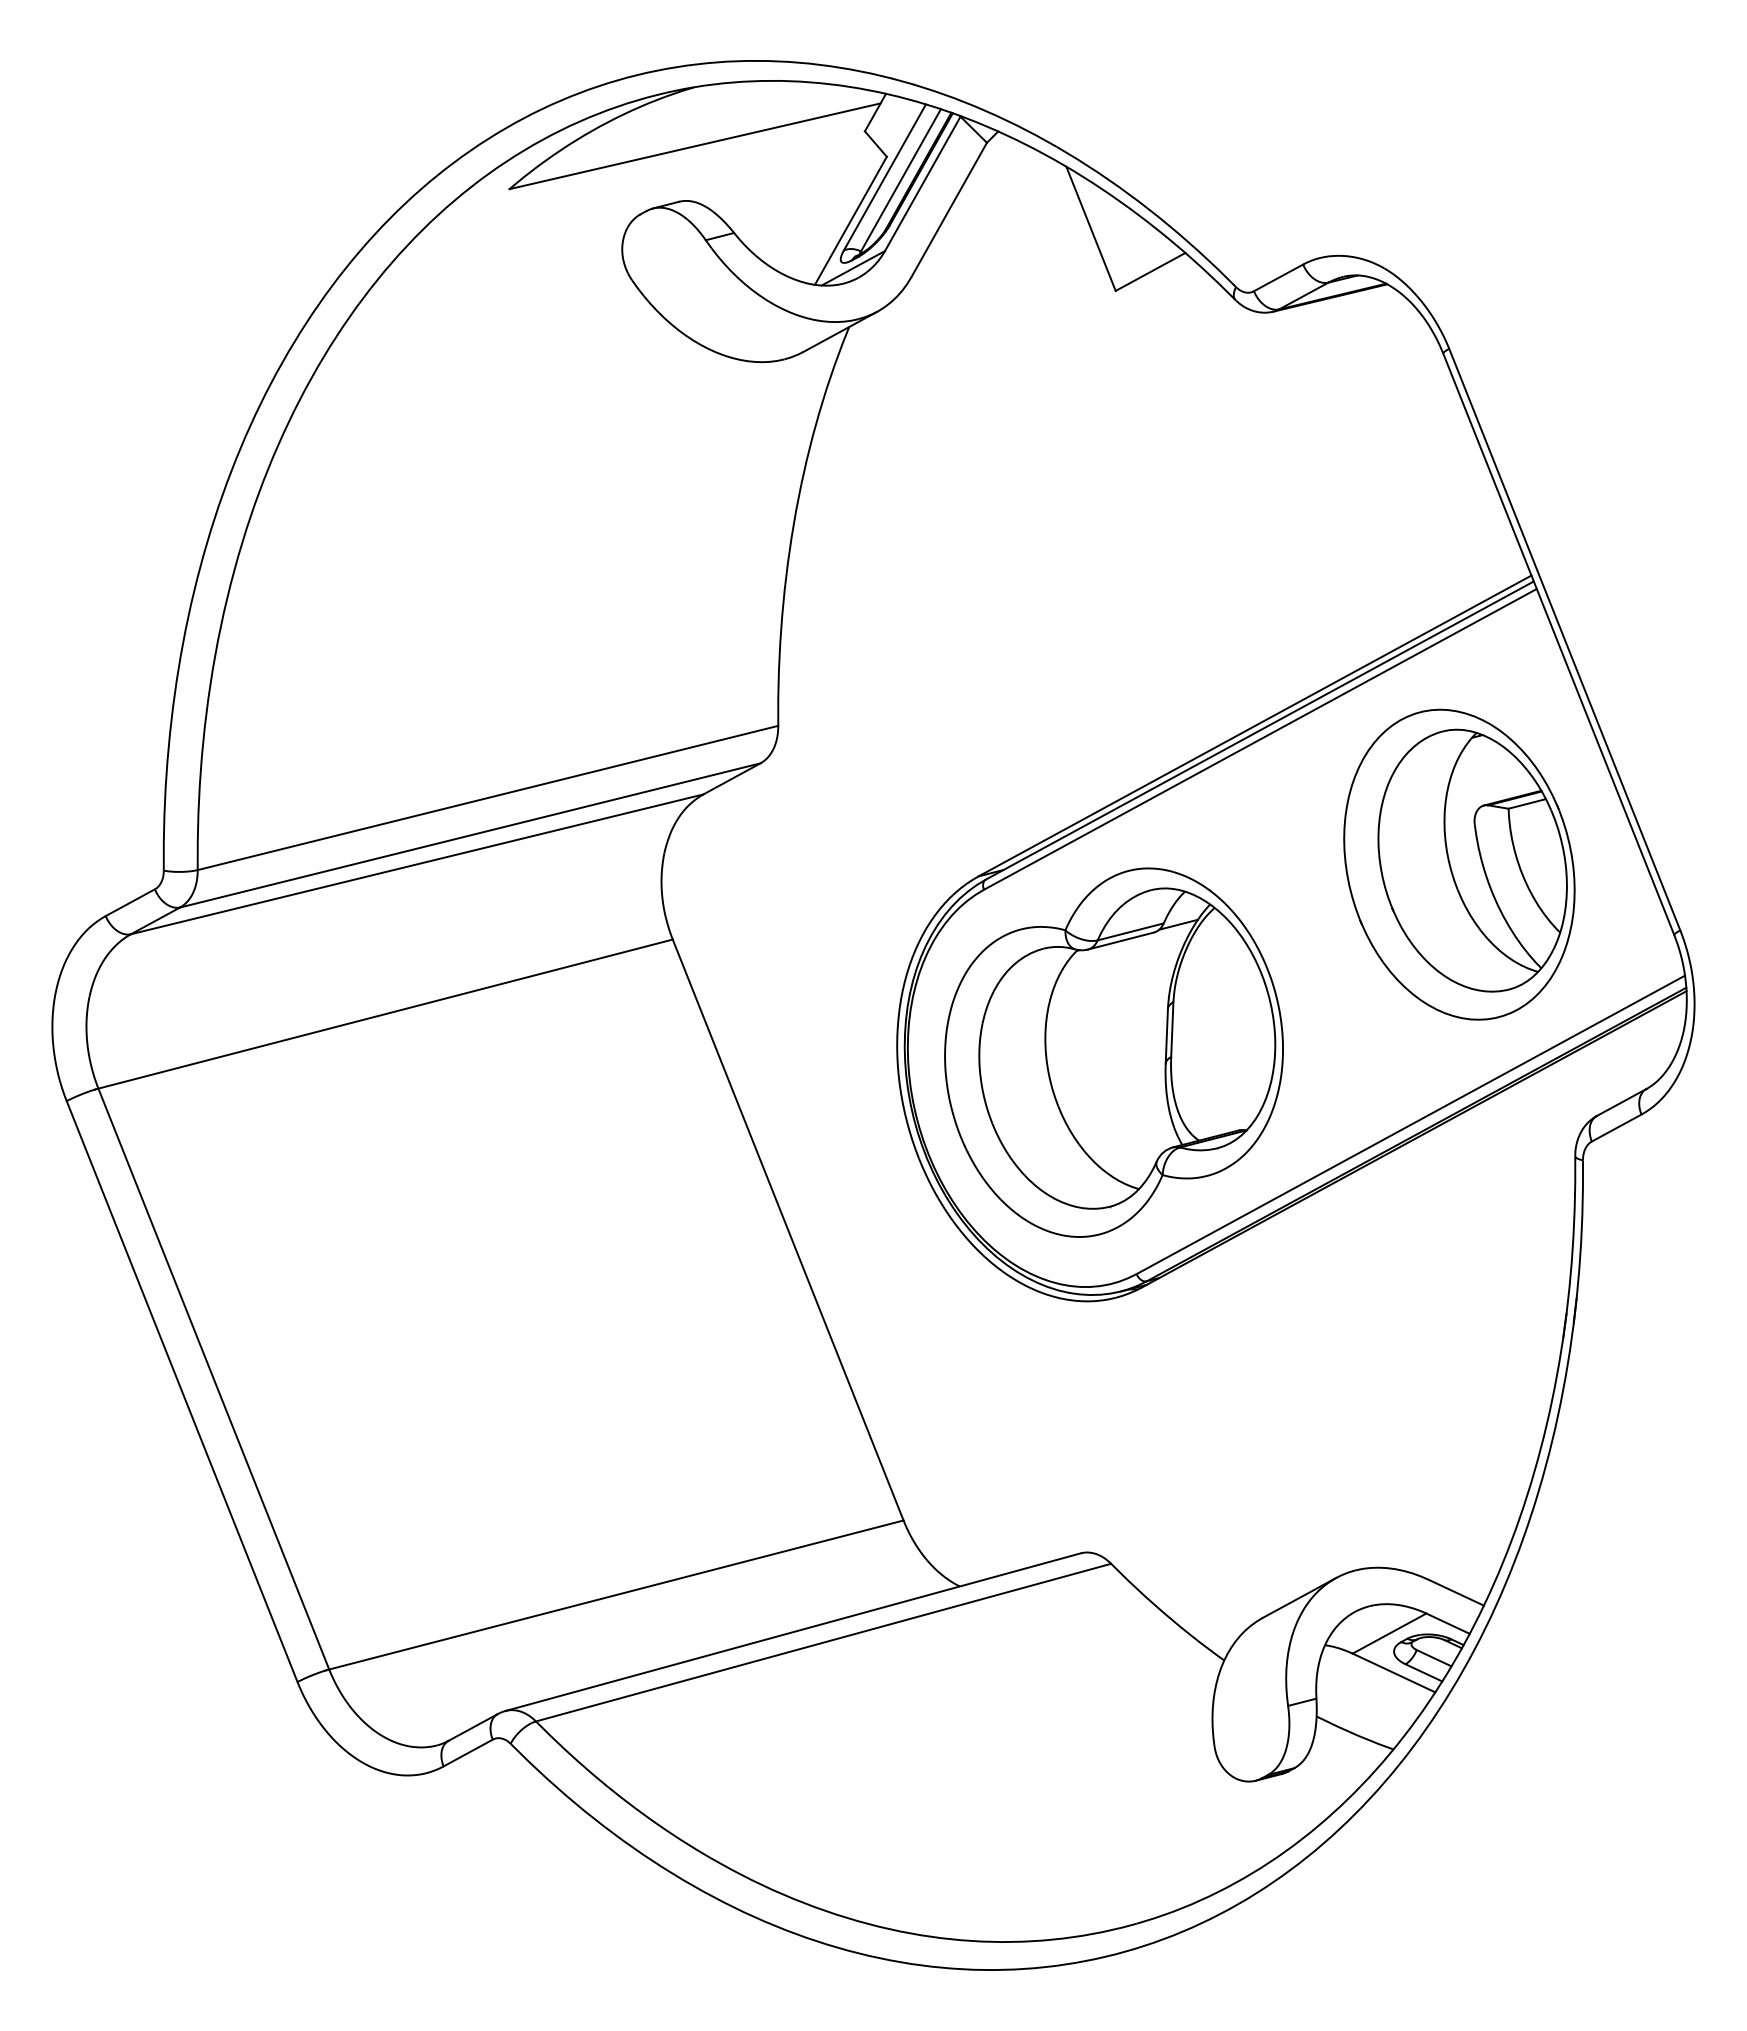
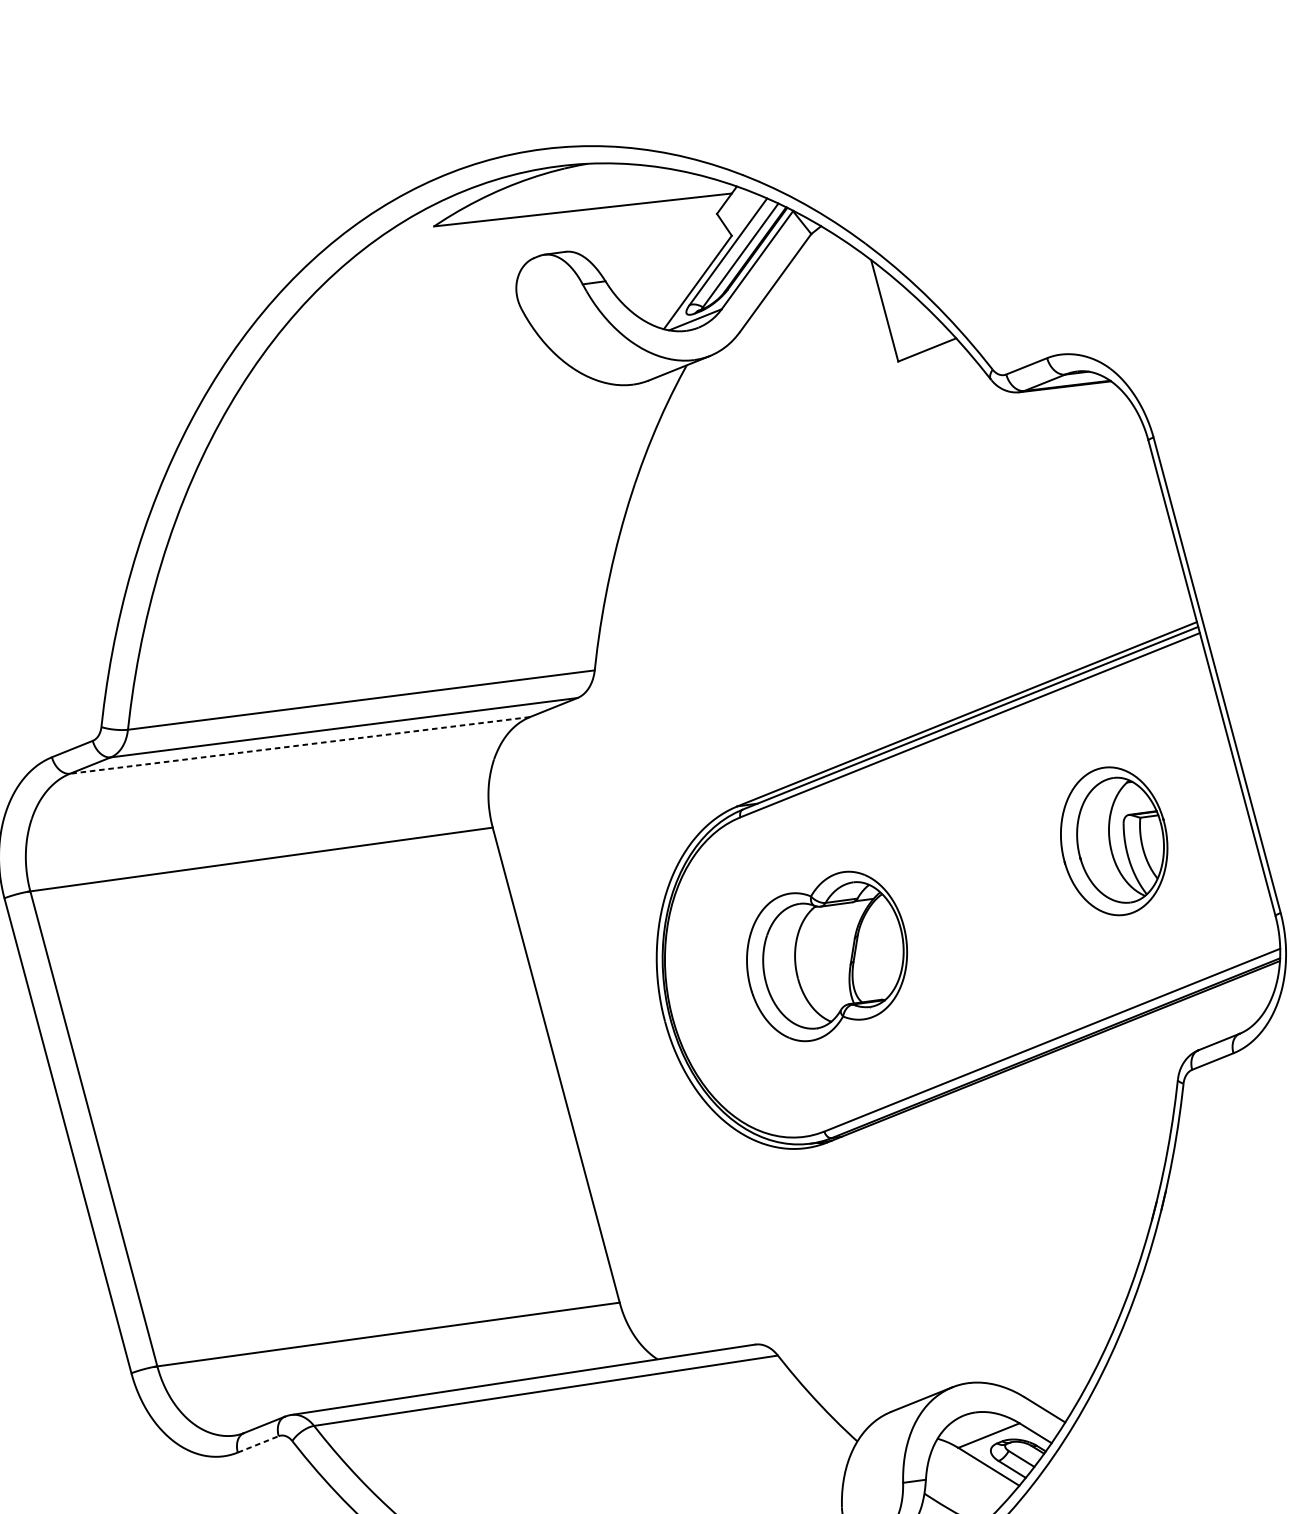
line: (417, 864) -> (300, 745), solid -> dashed
part: (1459, 864) -> (1114, 841), size x0.6
part: (1113, 1052) -> (826, 956), size x0.6
line: (468, 1753) -> (258, 1444), solid -> dashed

